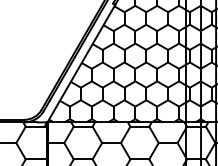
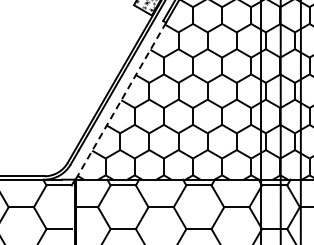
line: (81, 63) -> (120, 101), solid -> dashed

